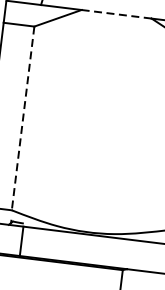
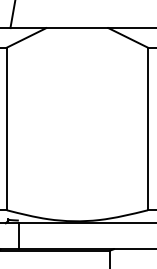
line: (116, 14) -> (77, 28), dashed -> solid
line: (22, 118) -> (6, 129), dashed -> solid

